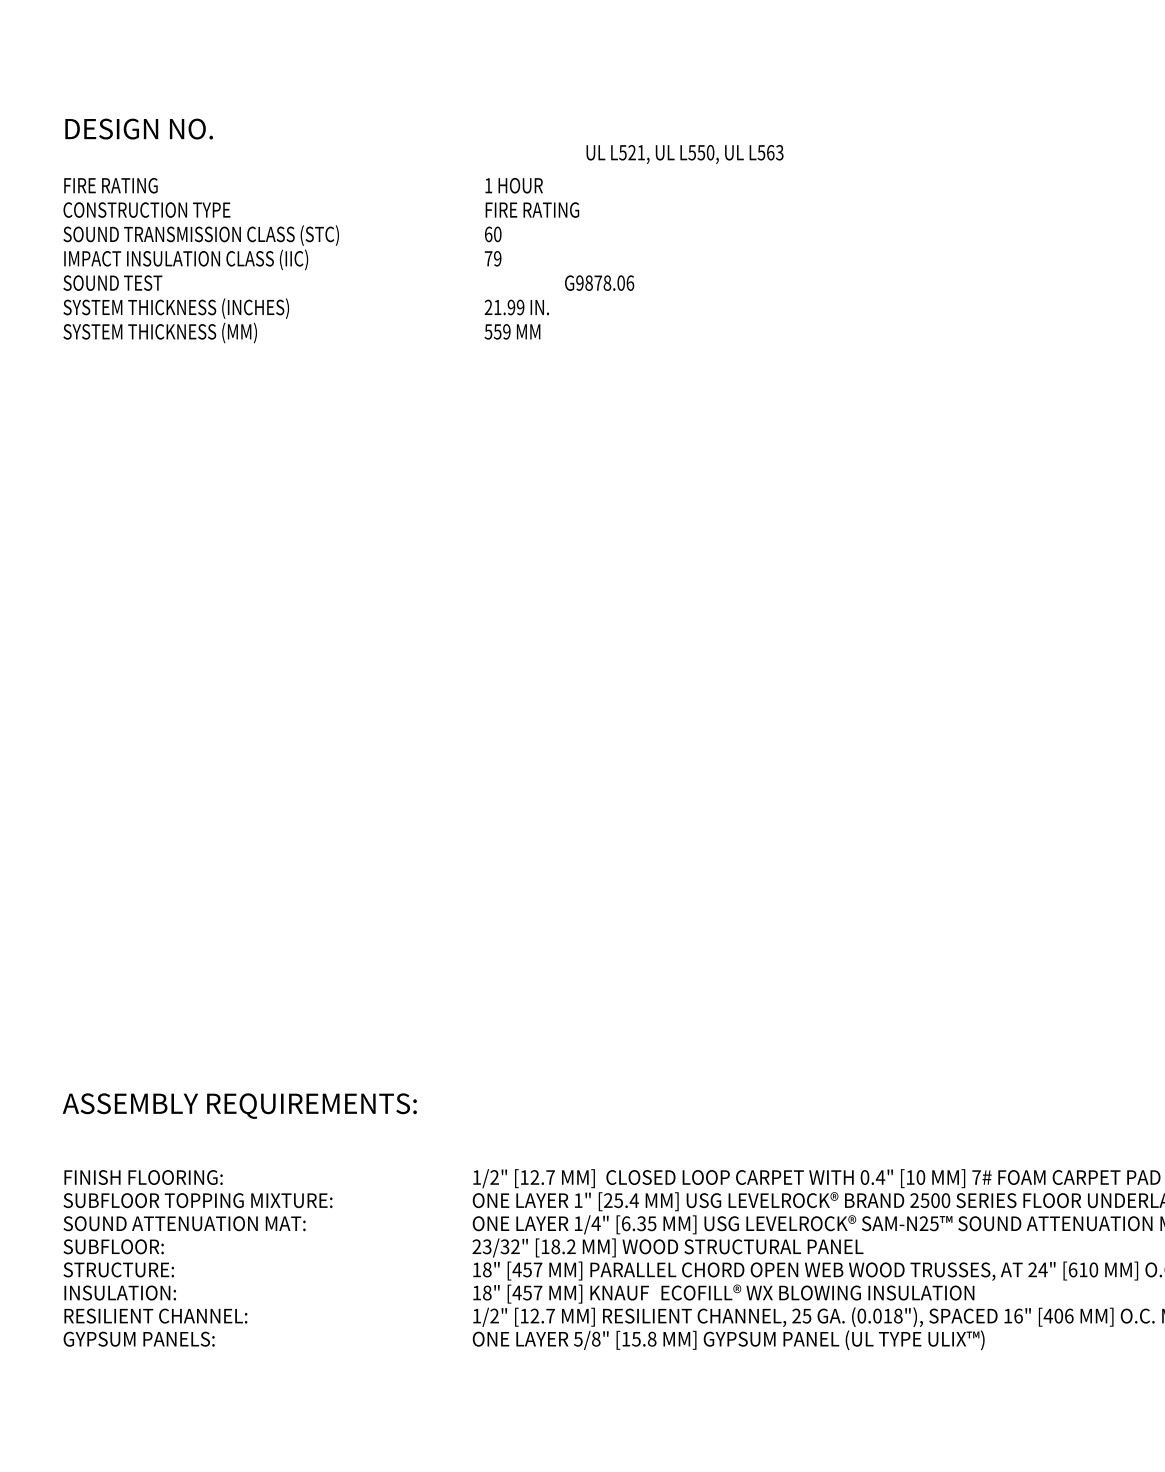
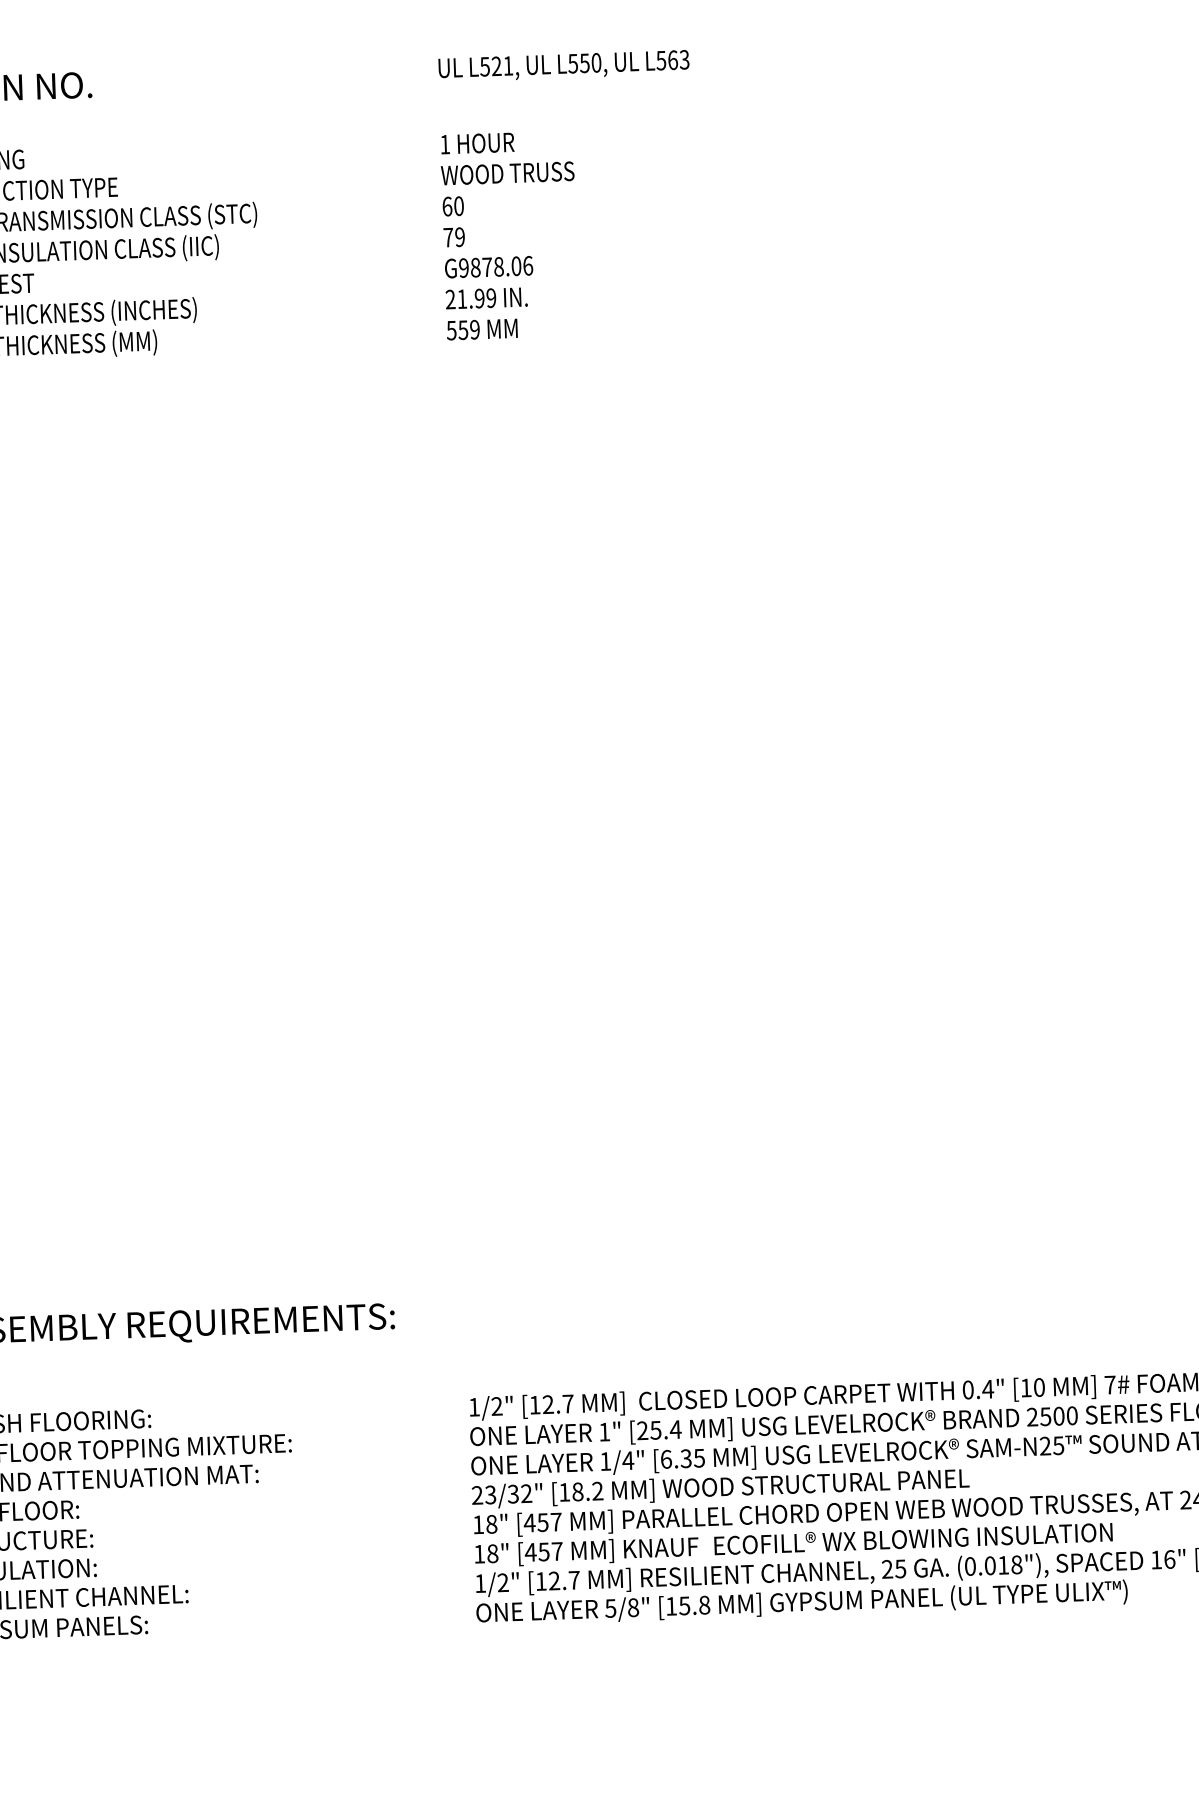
text: (684, 154) -> (563, 66), moved
text: (536, 209) -> (507, 172), FIRE RATING -> WOOD TRUSS
text: (599, 282) -> (488, 266), moved

